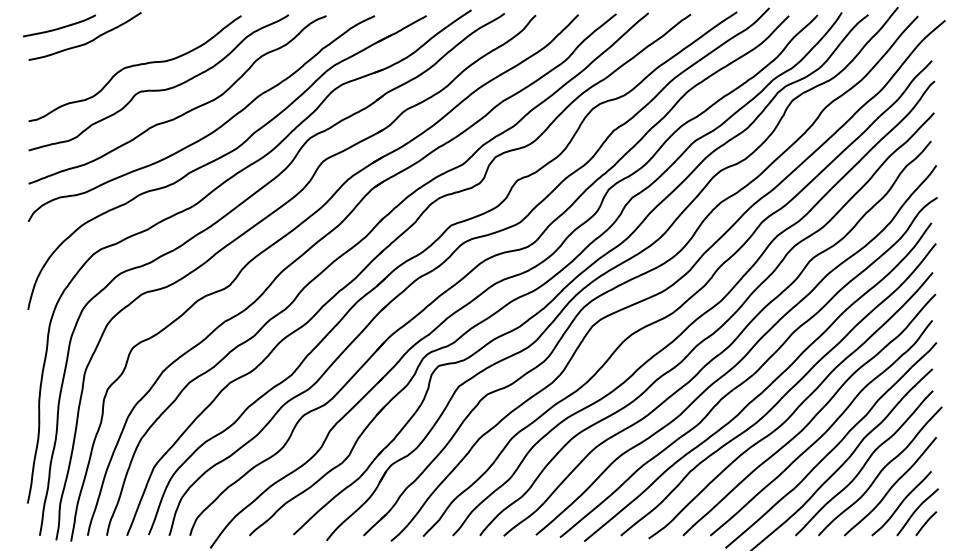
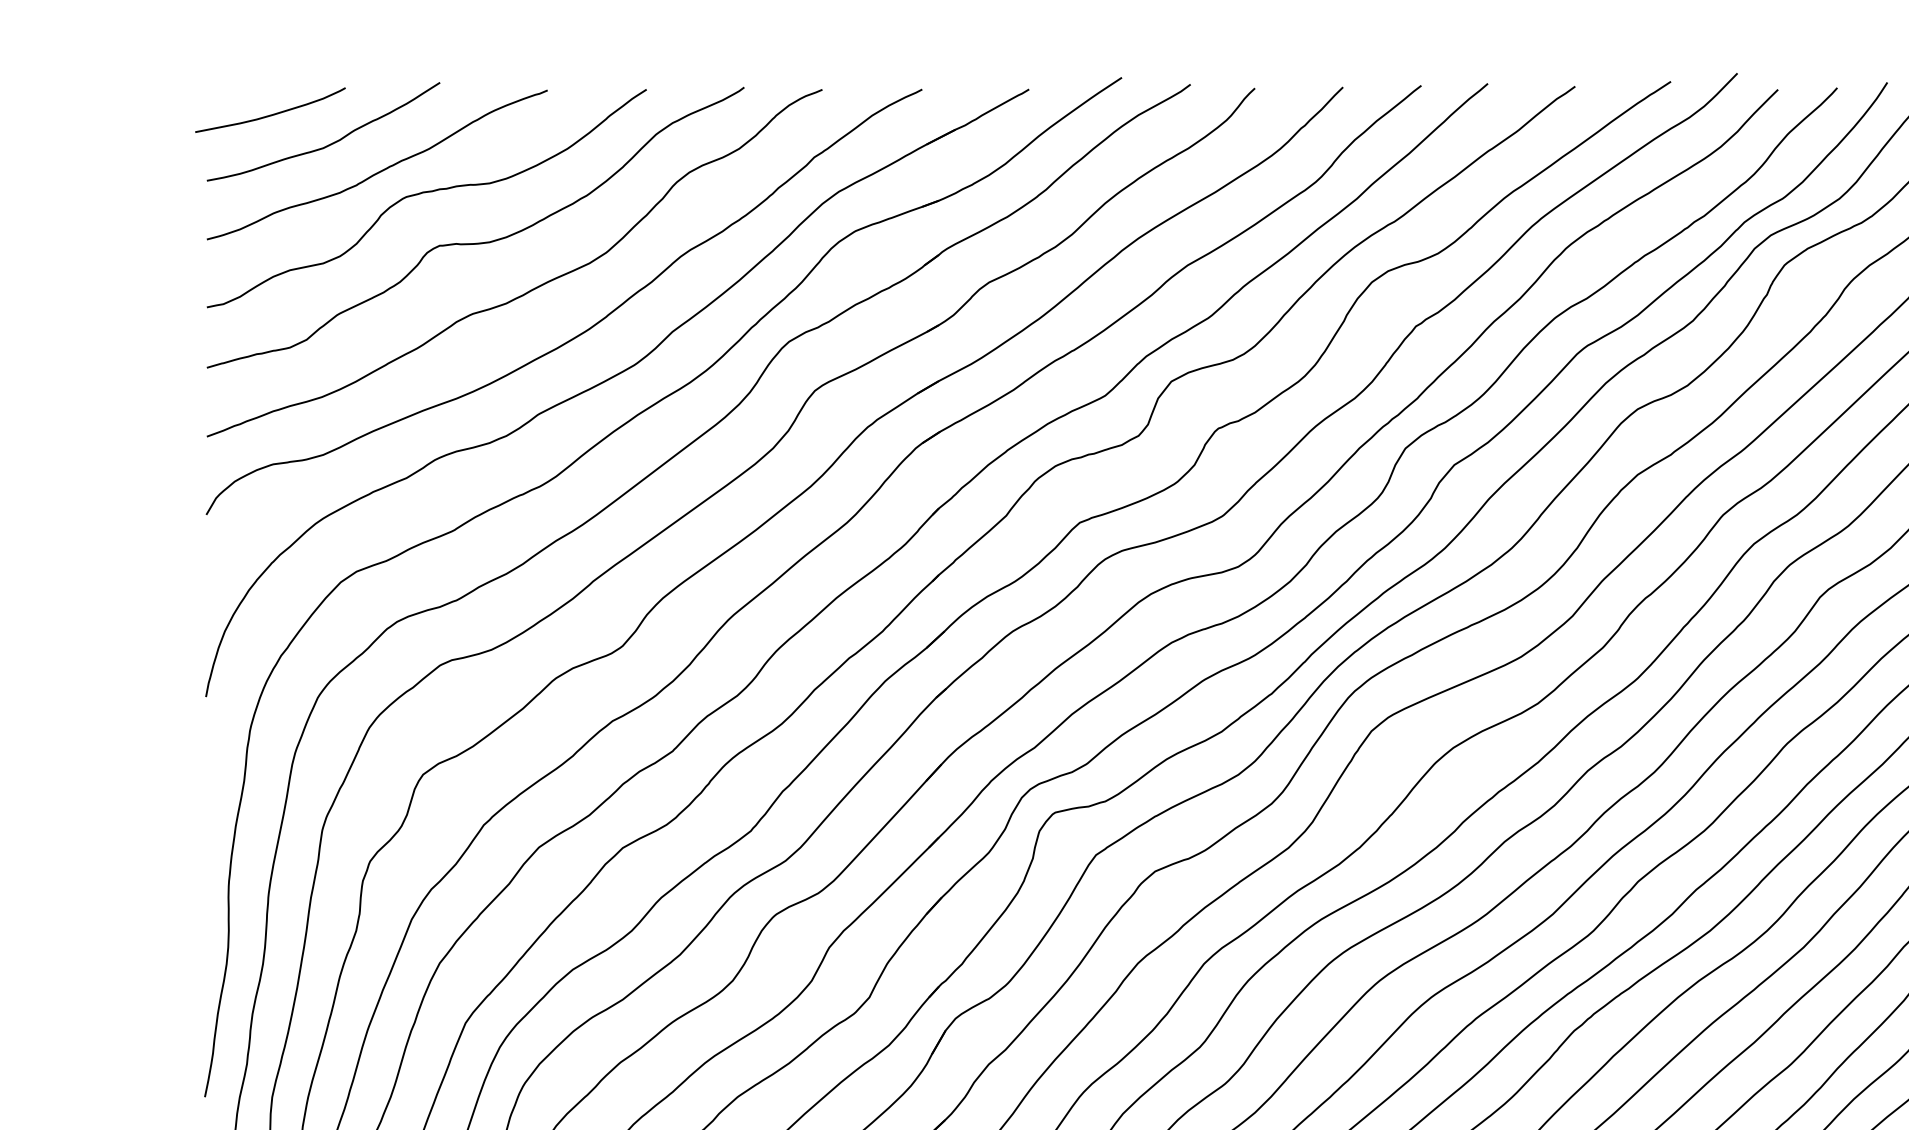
curve: (112, 54) -> (380, 169), added

